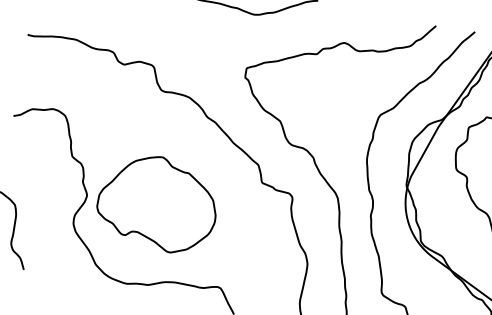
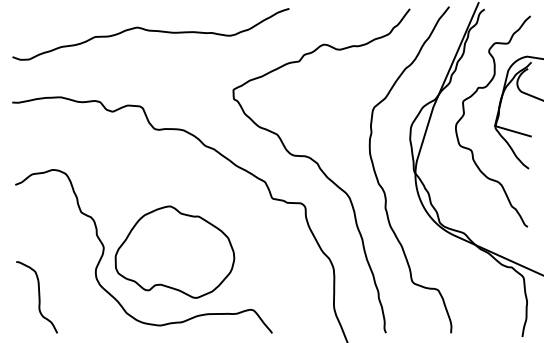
part: (157, 202) -> (174, 251), moved

